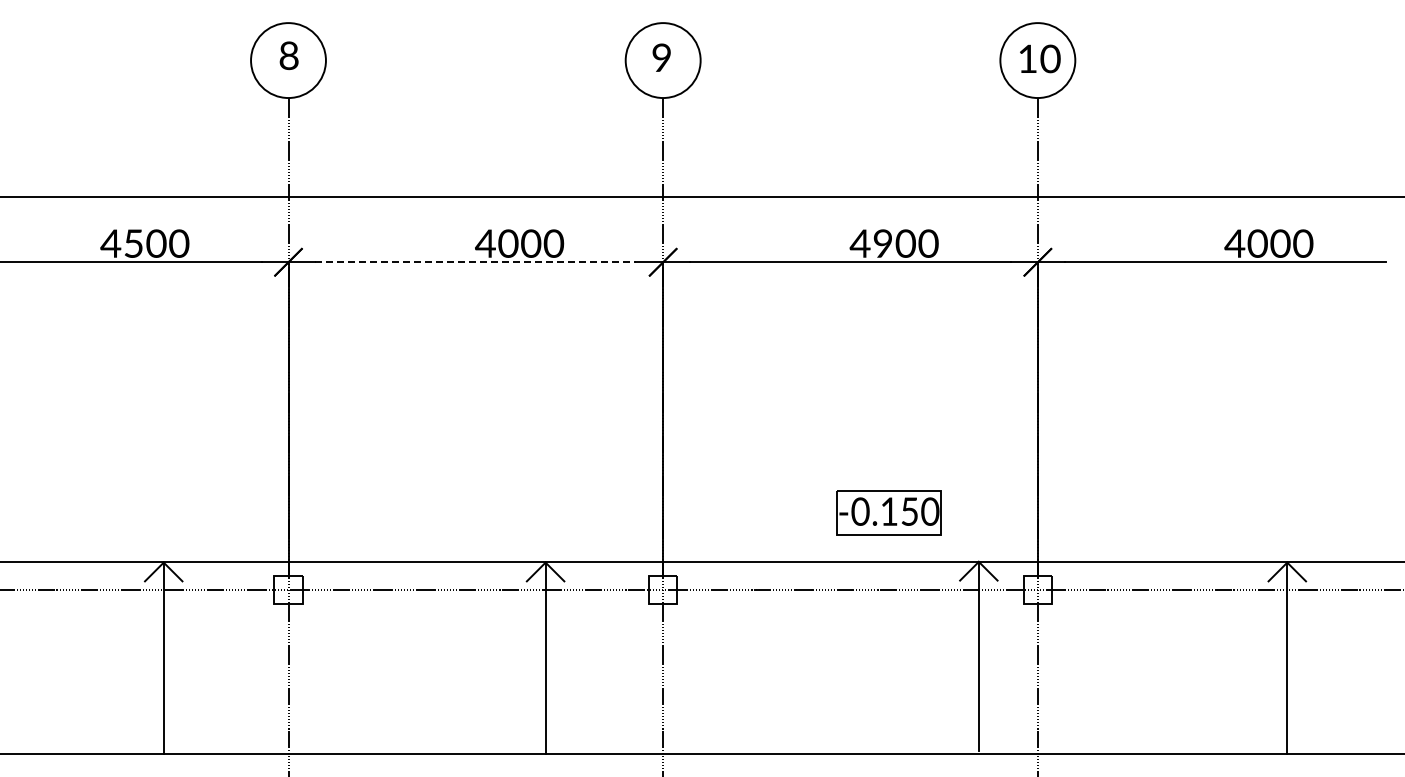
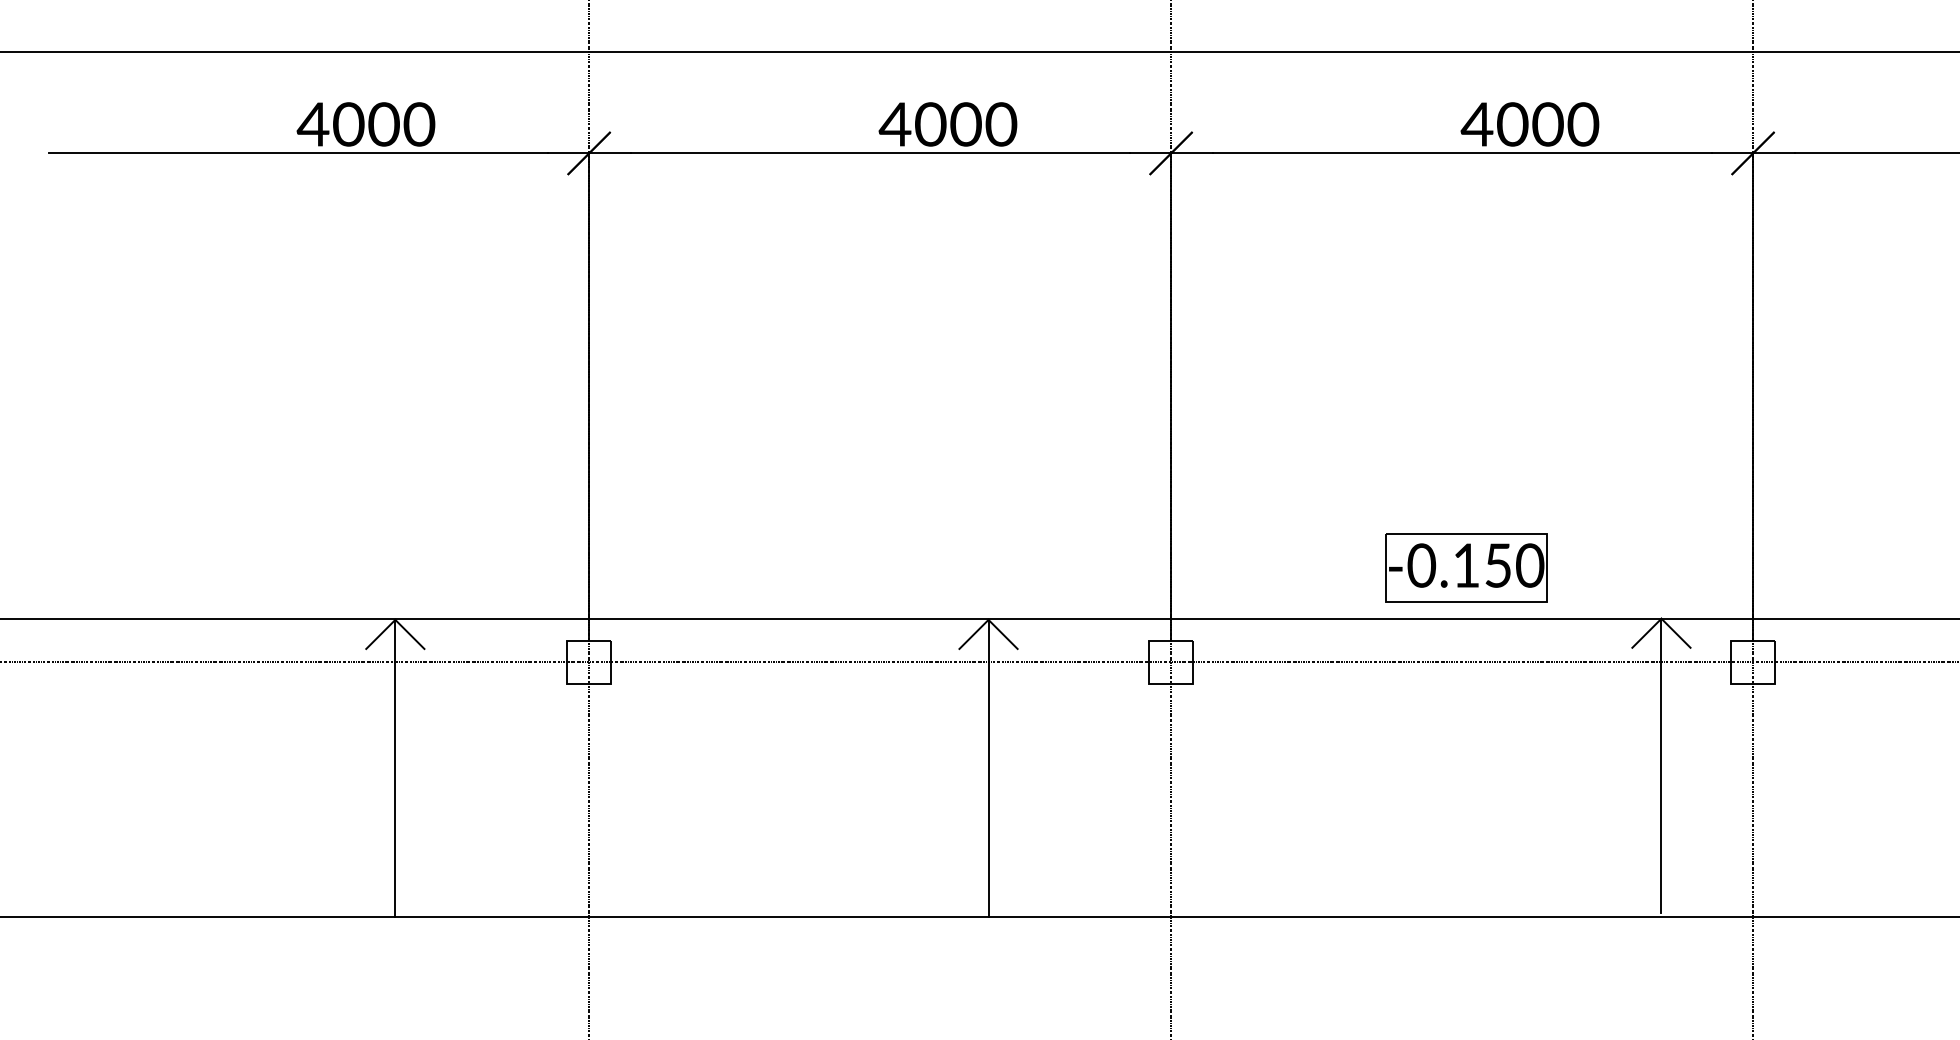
text: (133, 243) -> (348, 124), 4500 -> 4000
text: (883, 244) -> (1513, 125), 4900 -> 4000
line: (475, 262) -> (879, 153), dashed -> solid
part: (888, 512) -> (1465, 566), moved

